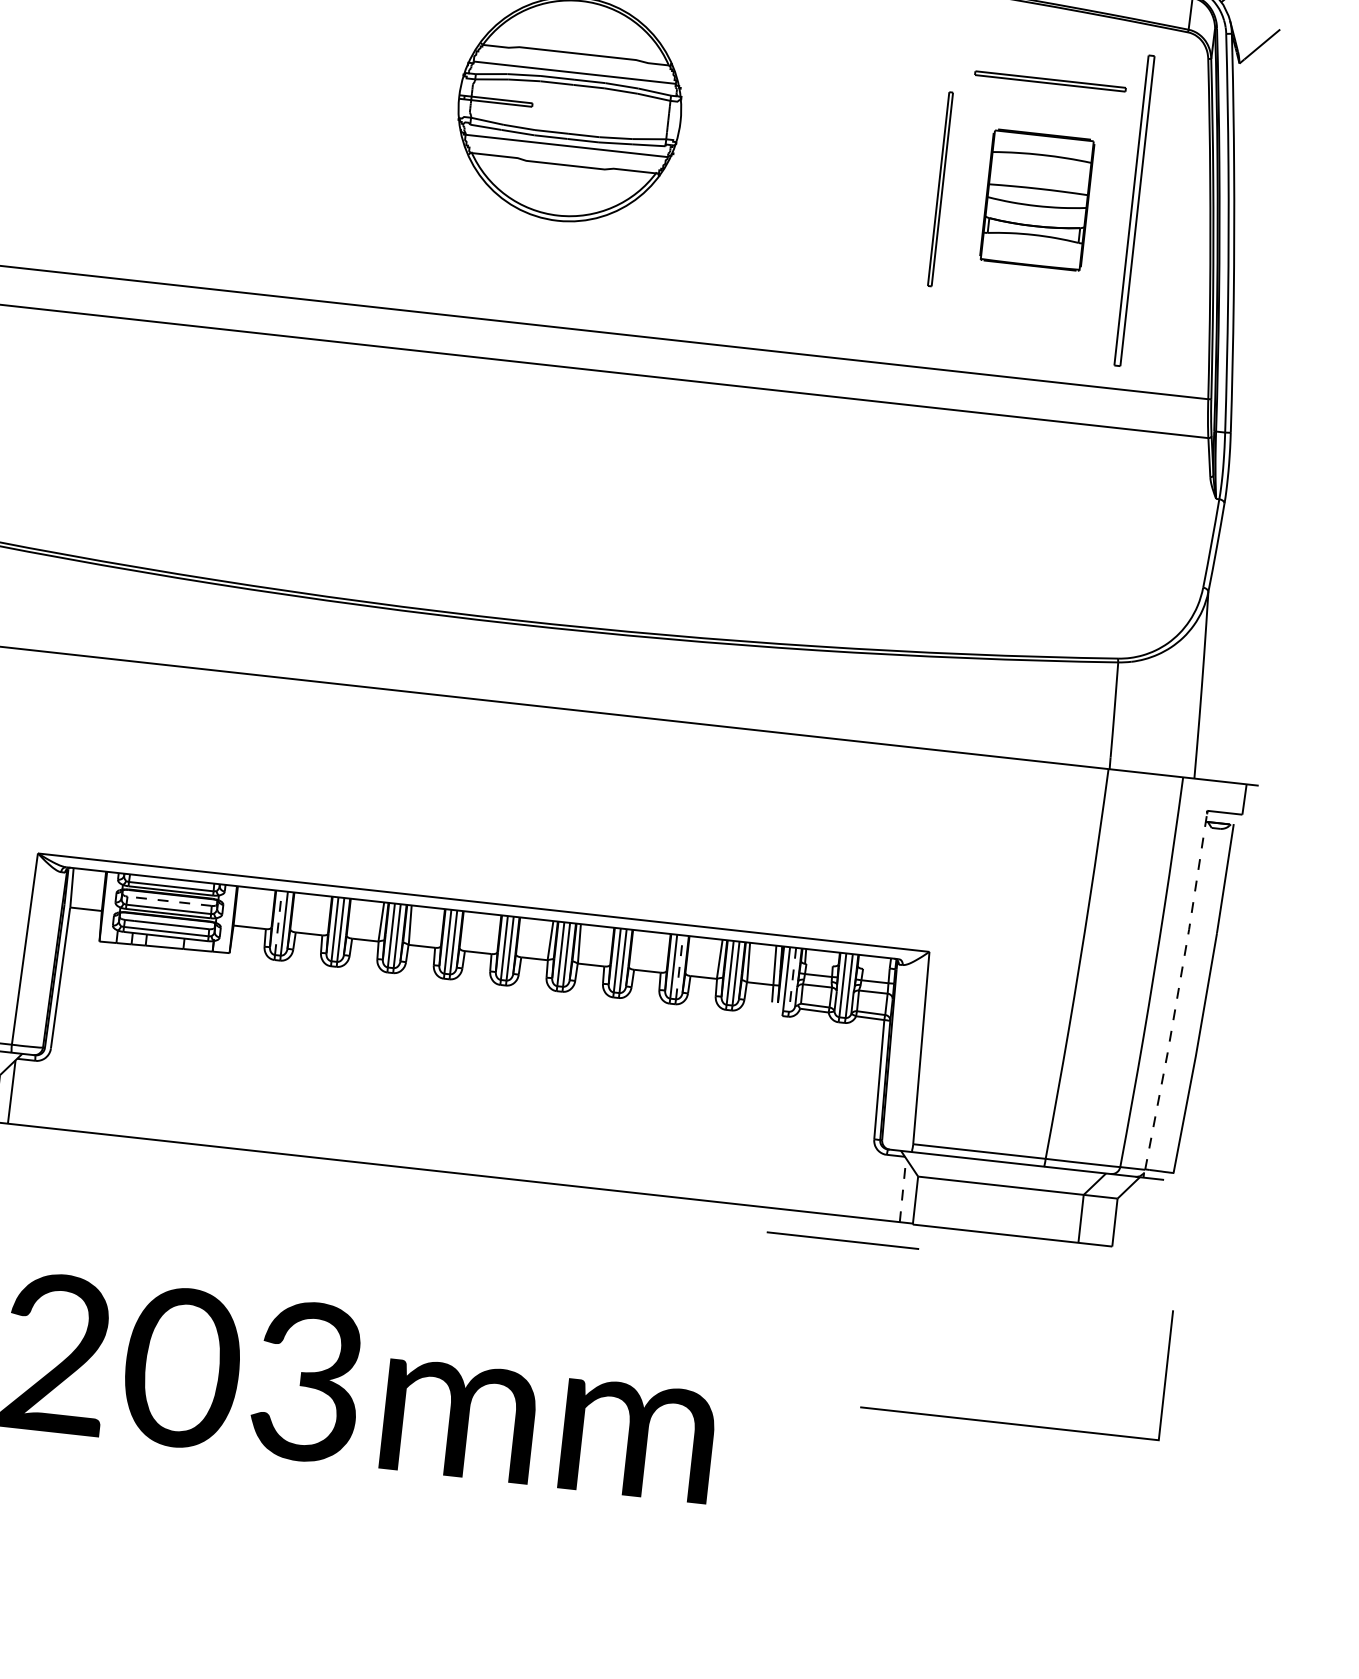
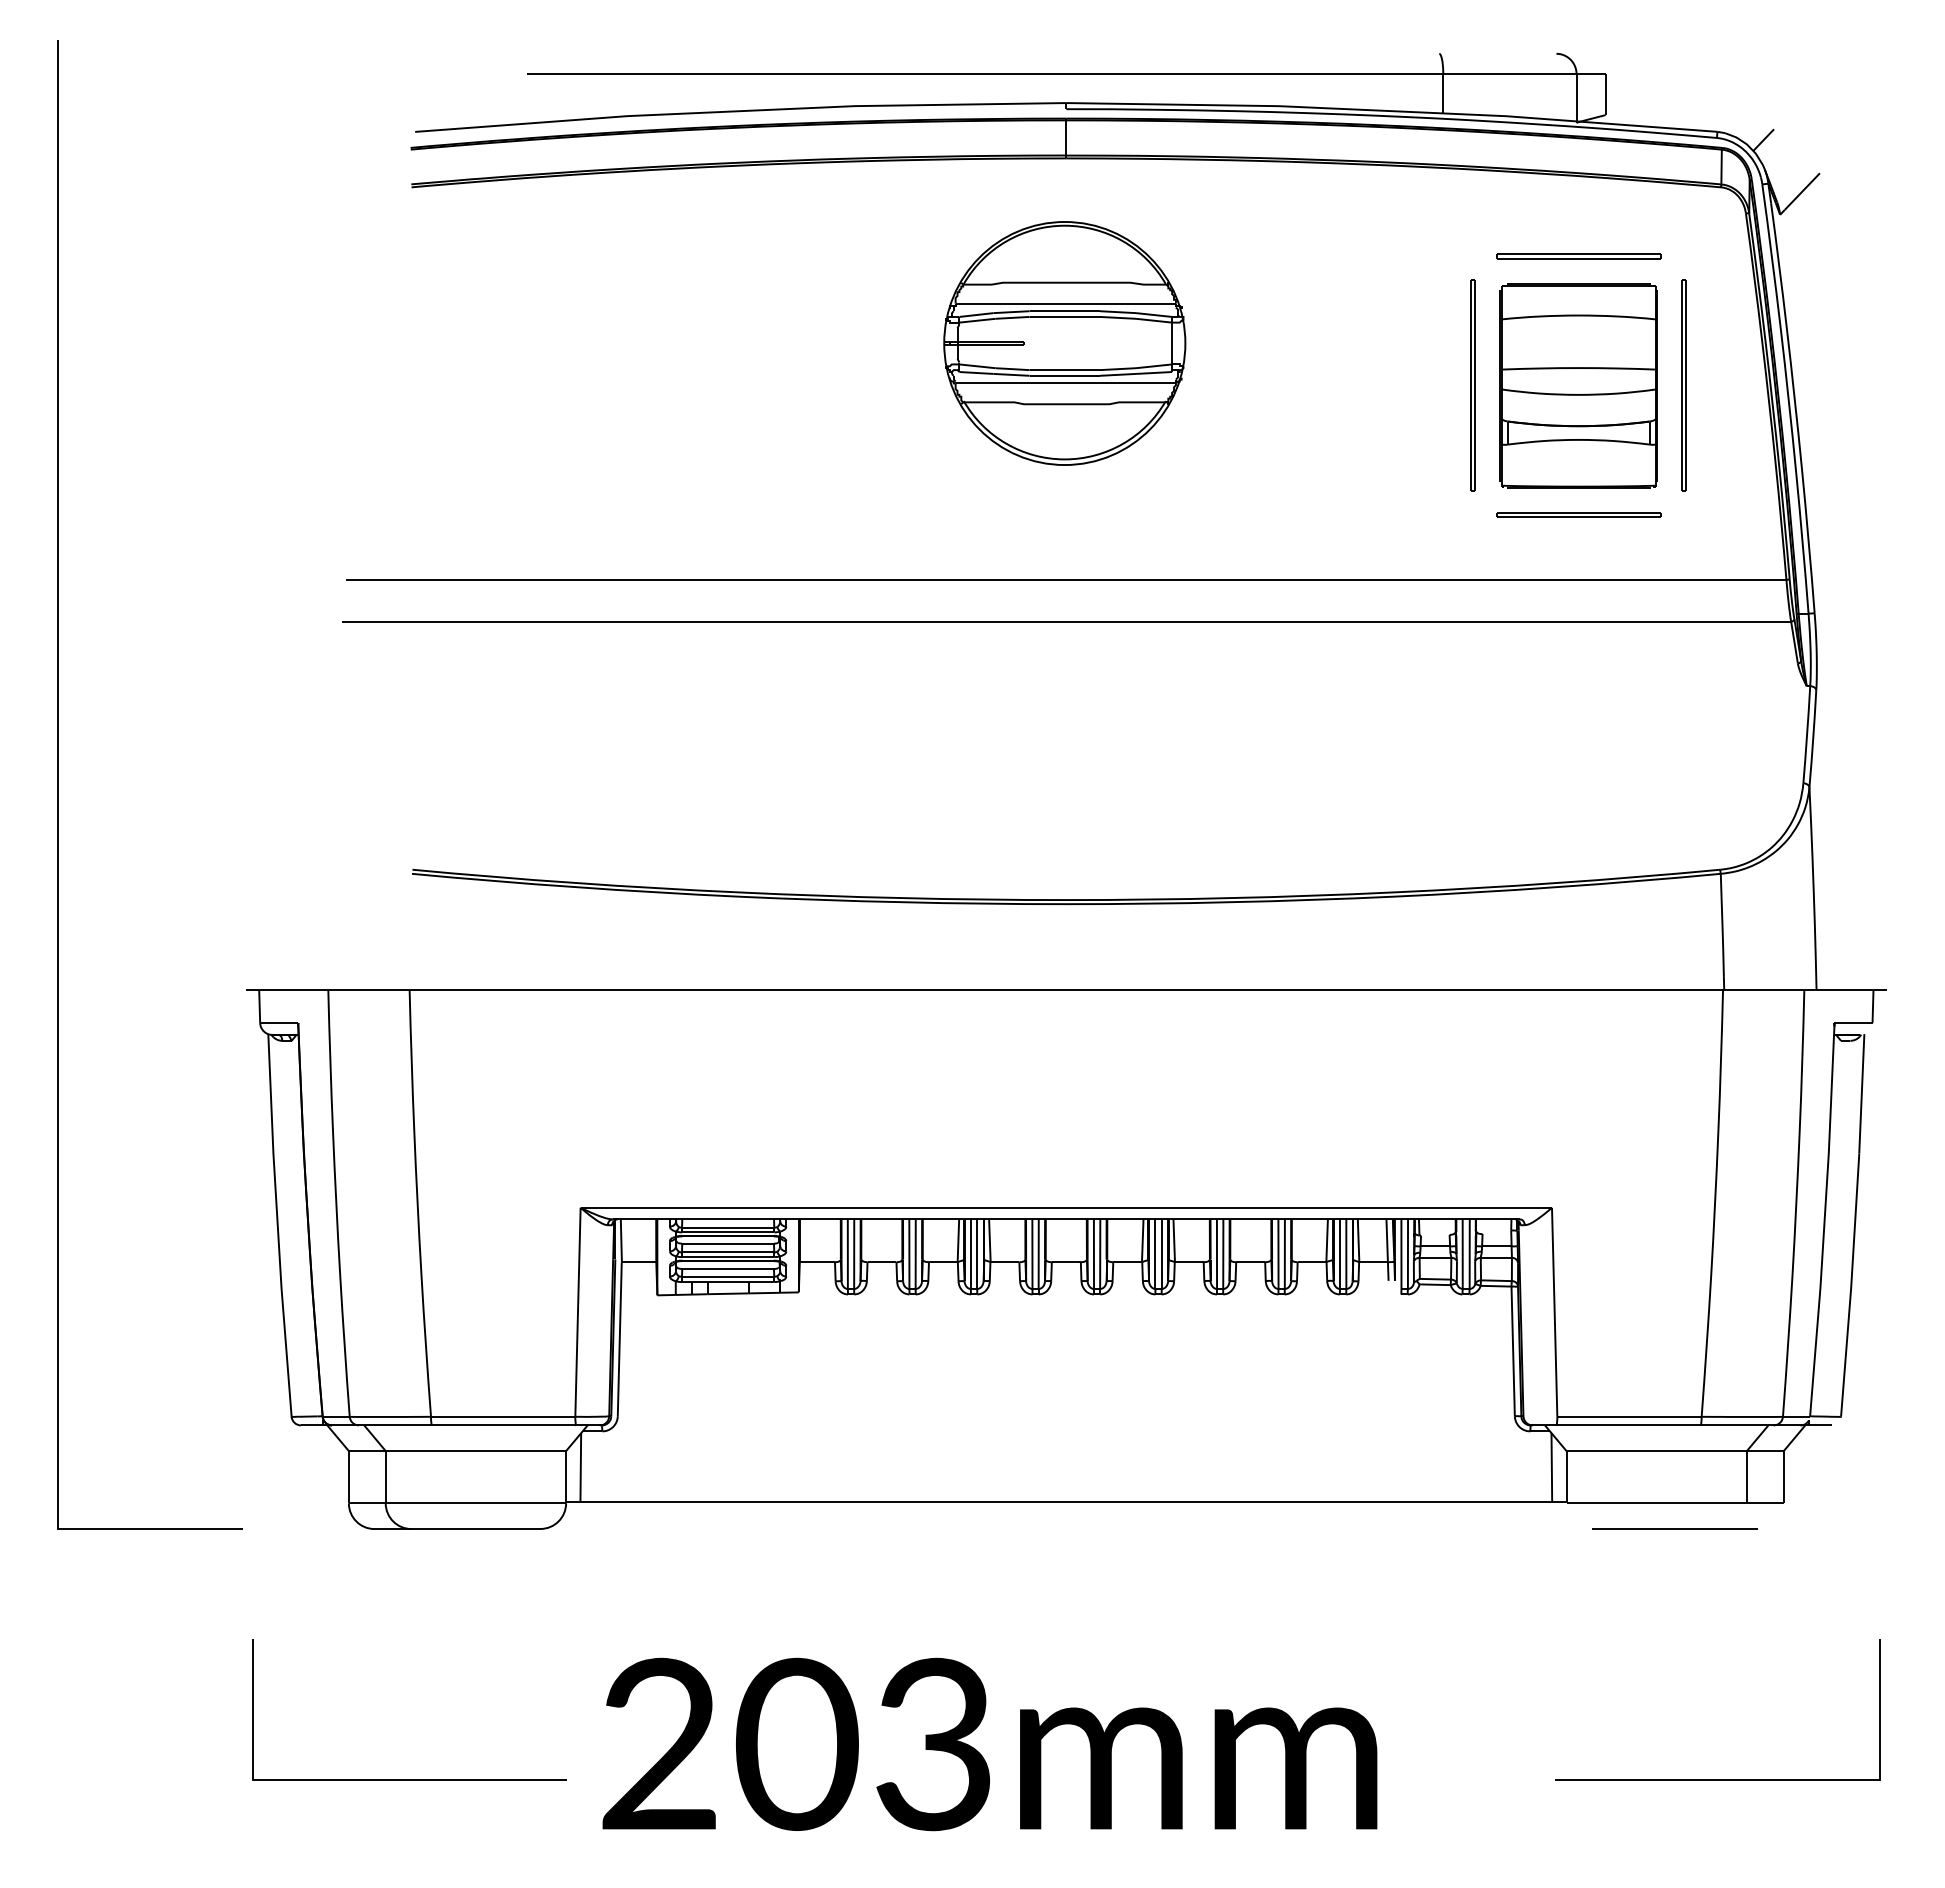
part: (1037, 199) -> (1578, 385), size x1.43
part: (1133, 210) -> (1683, 385), size x0.62
part: (1024, 318) -> (1578, 514), added
line: (170, 901) -> (728, 1243), dashed -> solid
line: (278, 923) -> (847, 1254), dashed -> solid
line: (679, 967) -> (1284, 1254), dashed -> solid
line: (792, 980) -> (1407, 1254), dashed -> solid
line: (1178, 992) -> (1824, 1221), dashed -> solid
line: (902, 1190) -> (1551, 1467), dashed -> solid
line: (842, 1240) -> (1674, 1528), moved
line: (1009, 1423) -> (1717, 1779), moved

